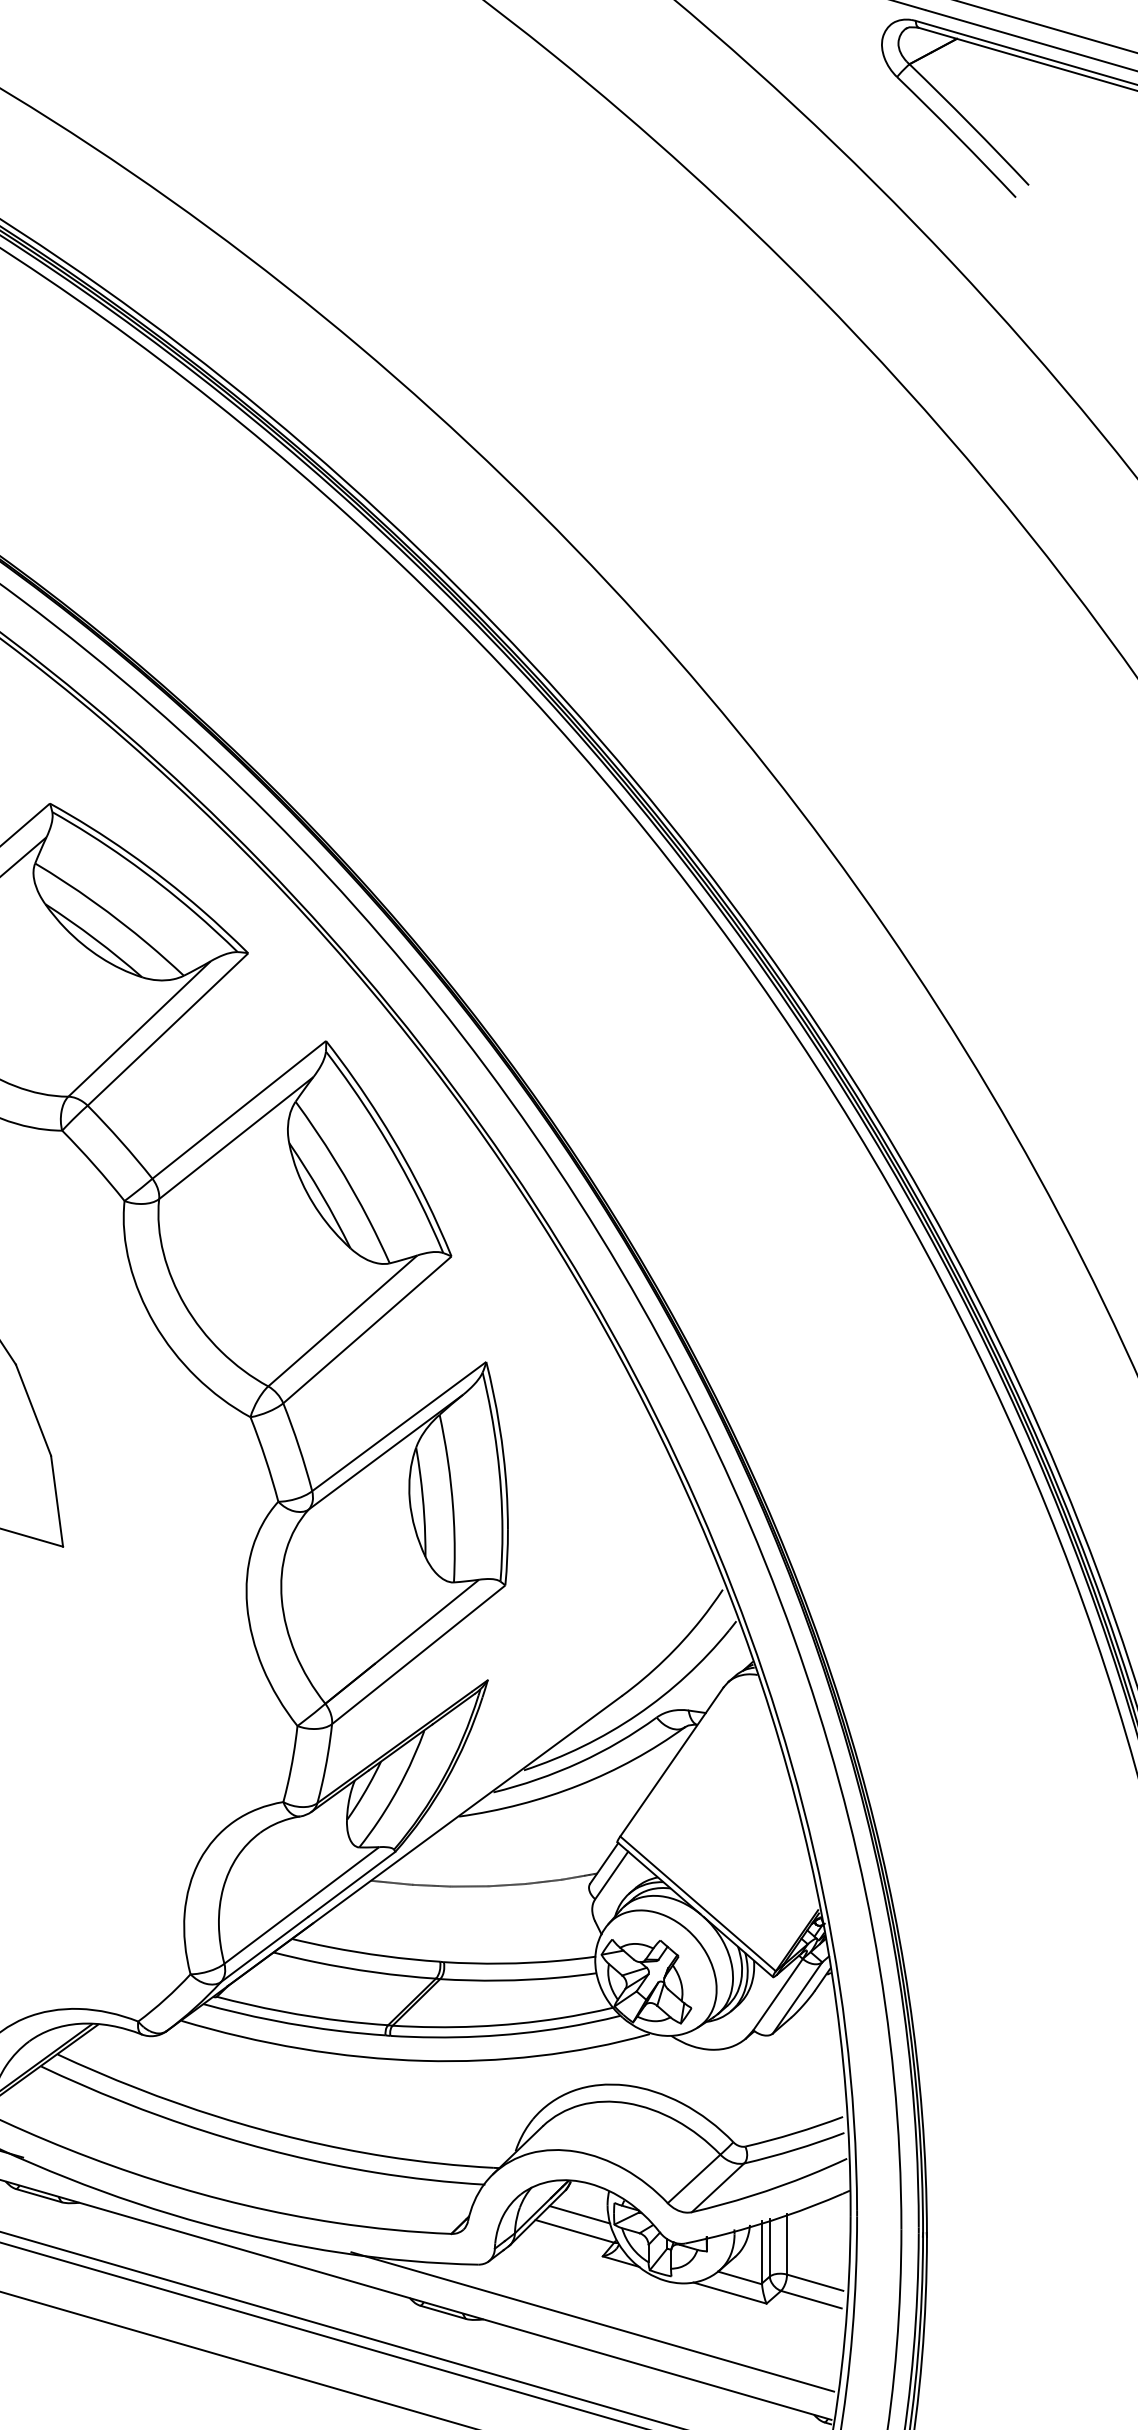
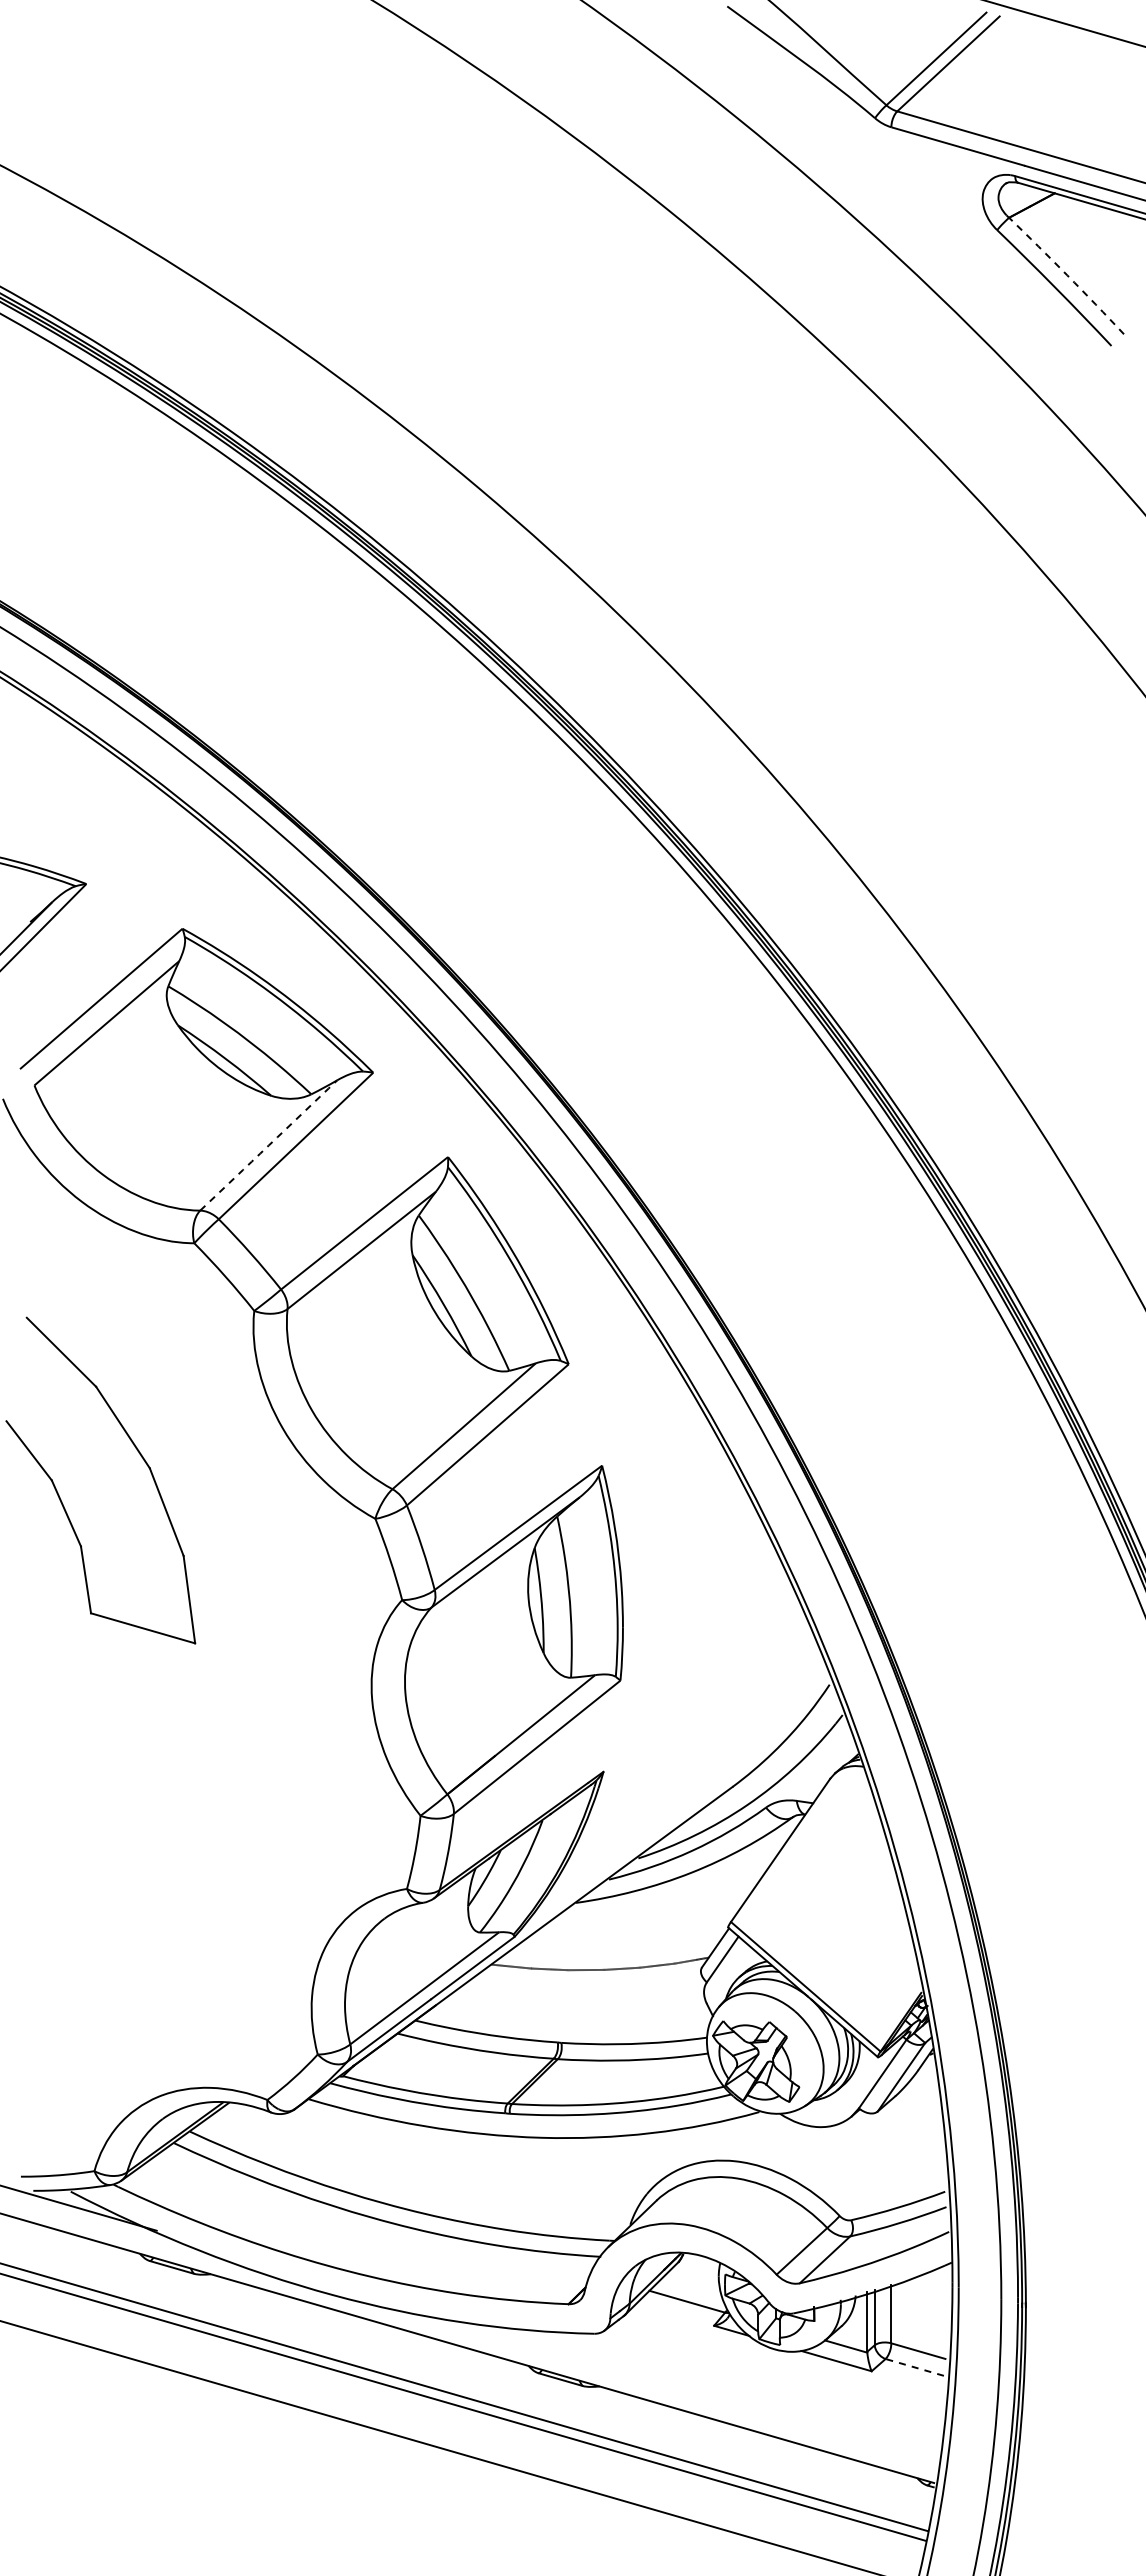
arc: (970, 124) -> (1067, 275), solid -> dashed
arc: (139, 1028) -> (268, 1145), solid -> dashed
line: (580, 2214) -> (692, 2285), removed
line: (811, 2299) -> (914, 2367), solid -> dashed
line: (592, 2321) -> (704, 2388), removed

